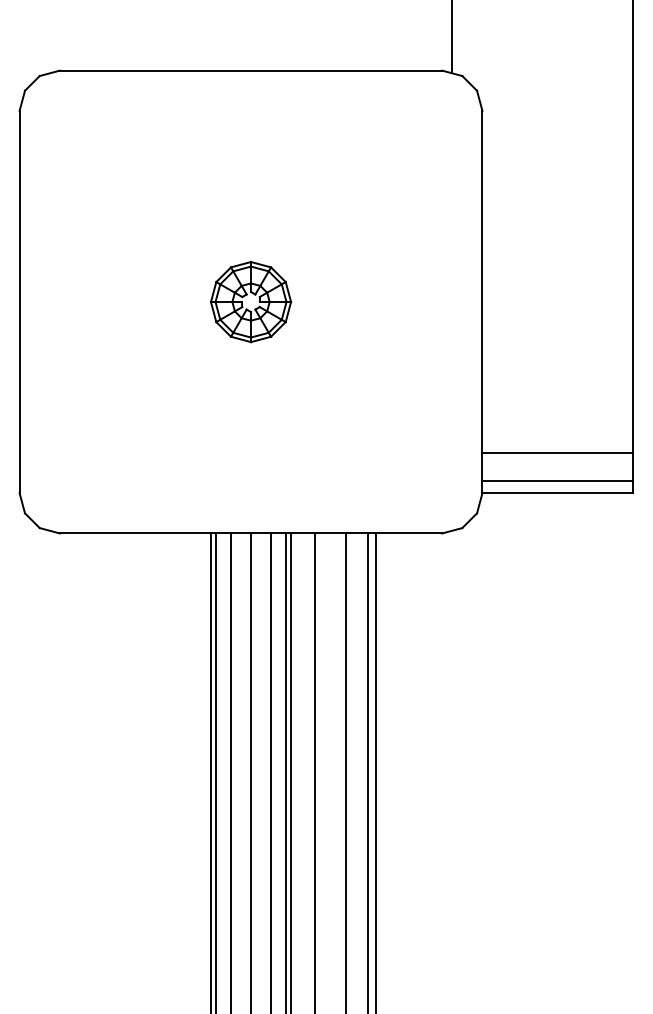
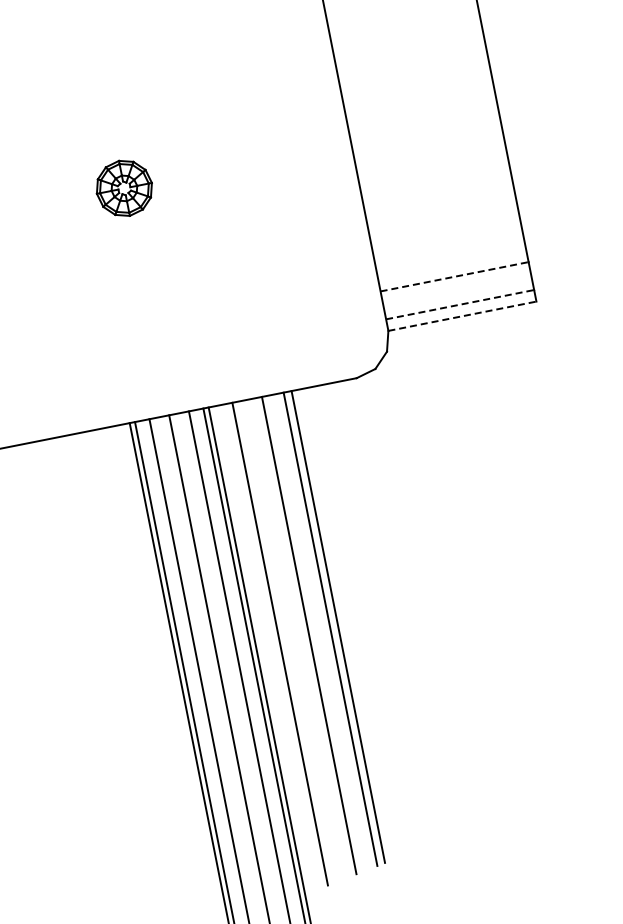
part: (251, 302) -> (124, 188), size x0.7
line: (558, 453) -> (455, 277), solid -> dashed
line: (558, 481) -> (460, 304), solid -> dashed
line: (558, 493) -> (463, 316), solid -> dashed

